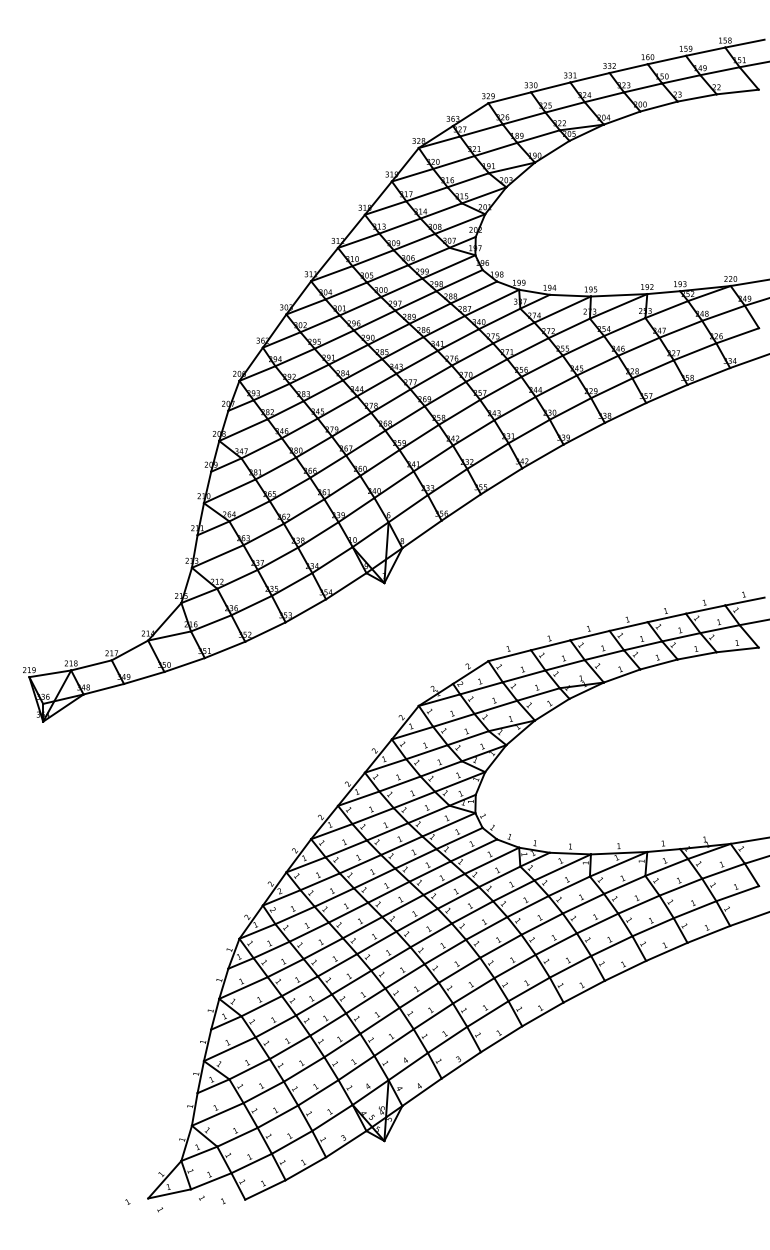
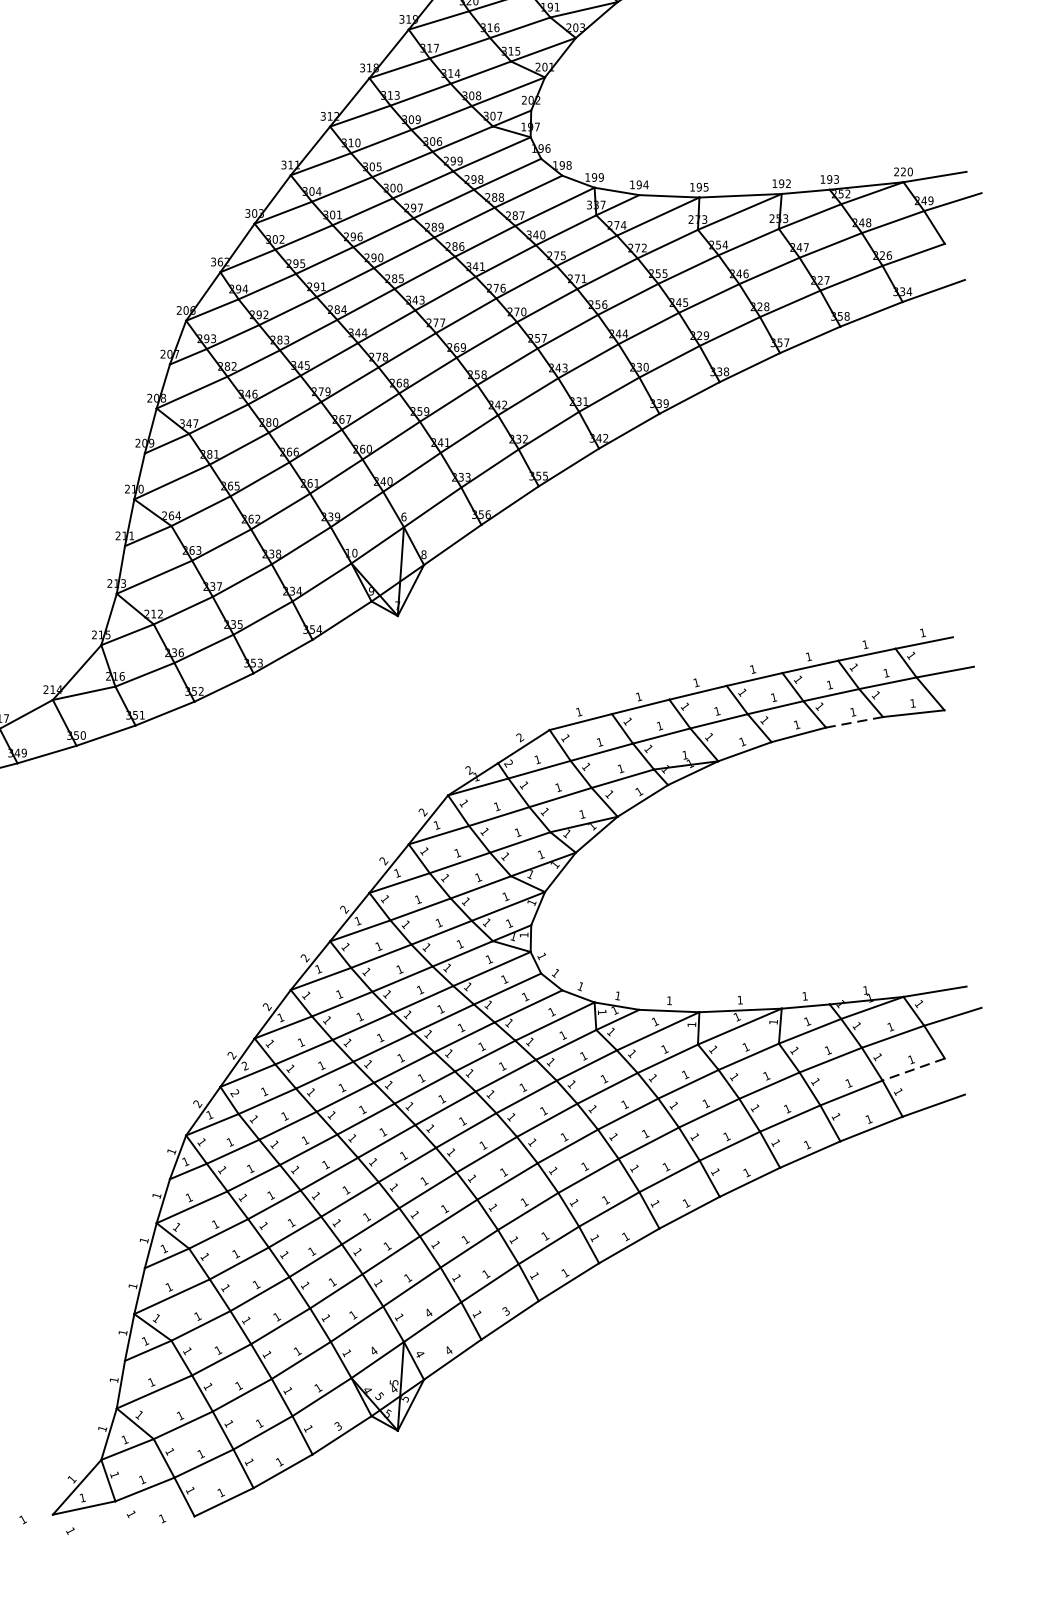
line: (697, 655) -> (855, 721), solid -> dashed
line: (737, 893) -> (913, 1069), solid -> dashed

